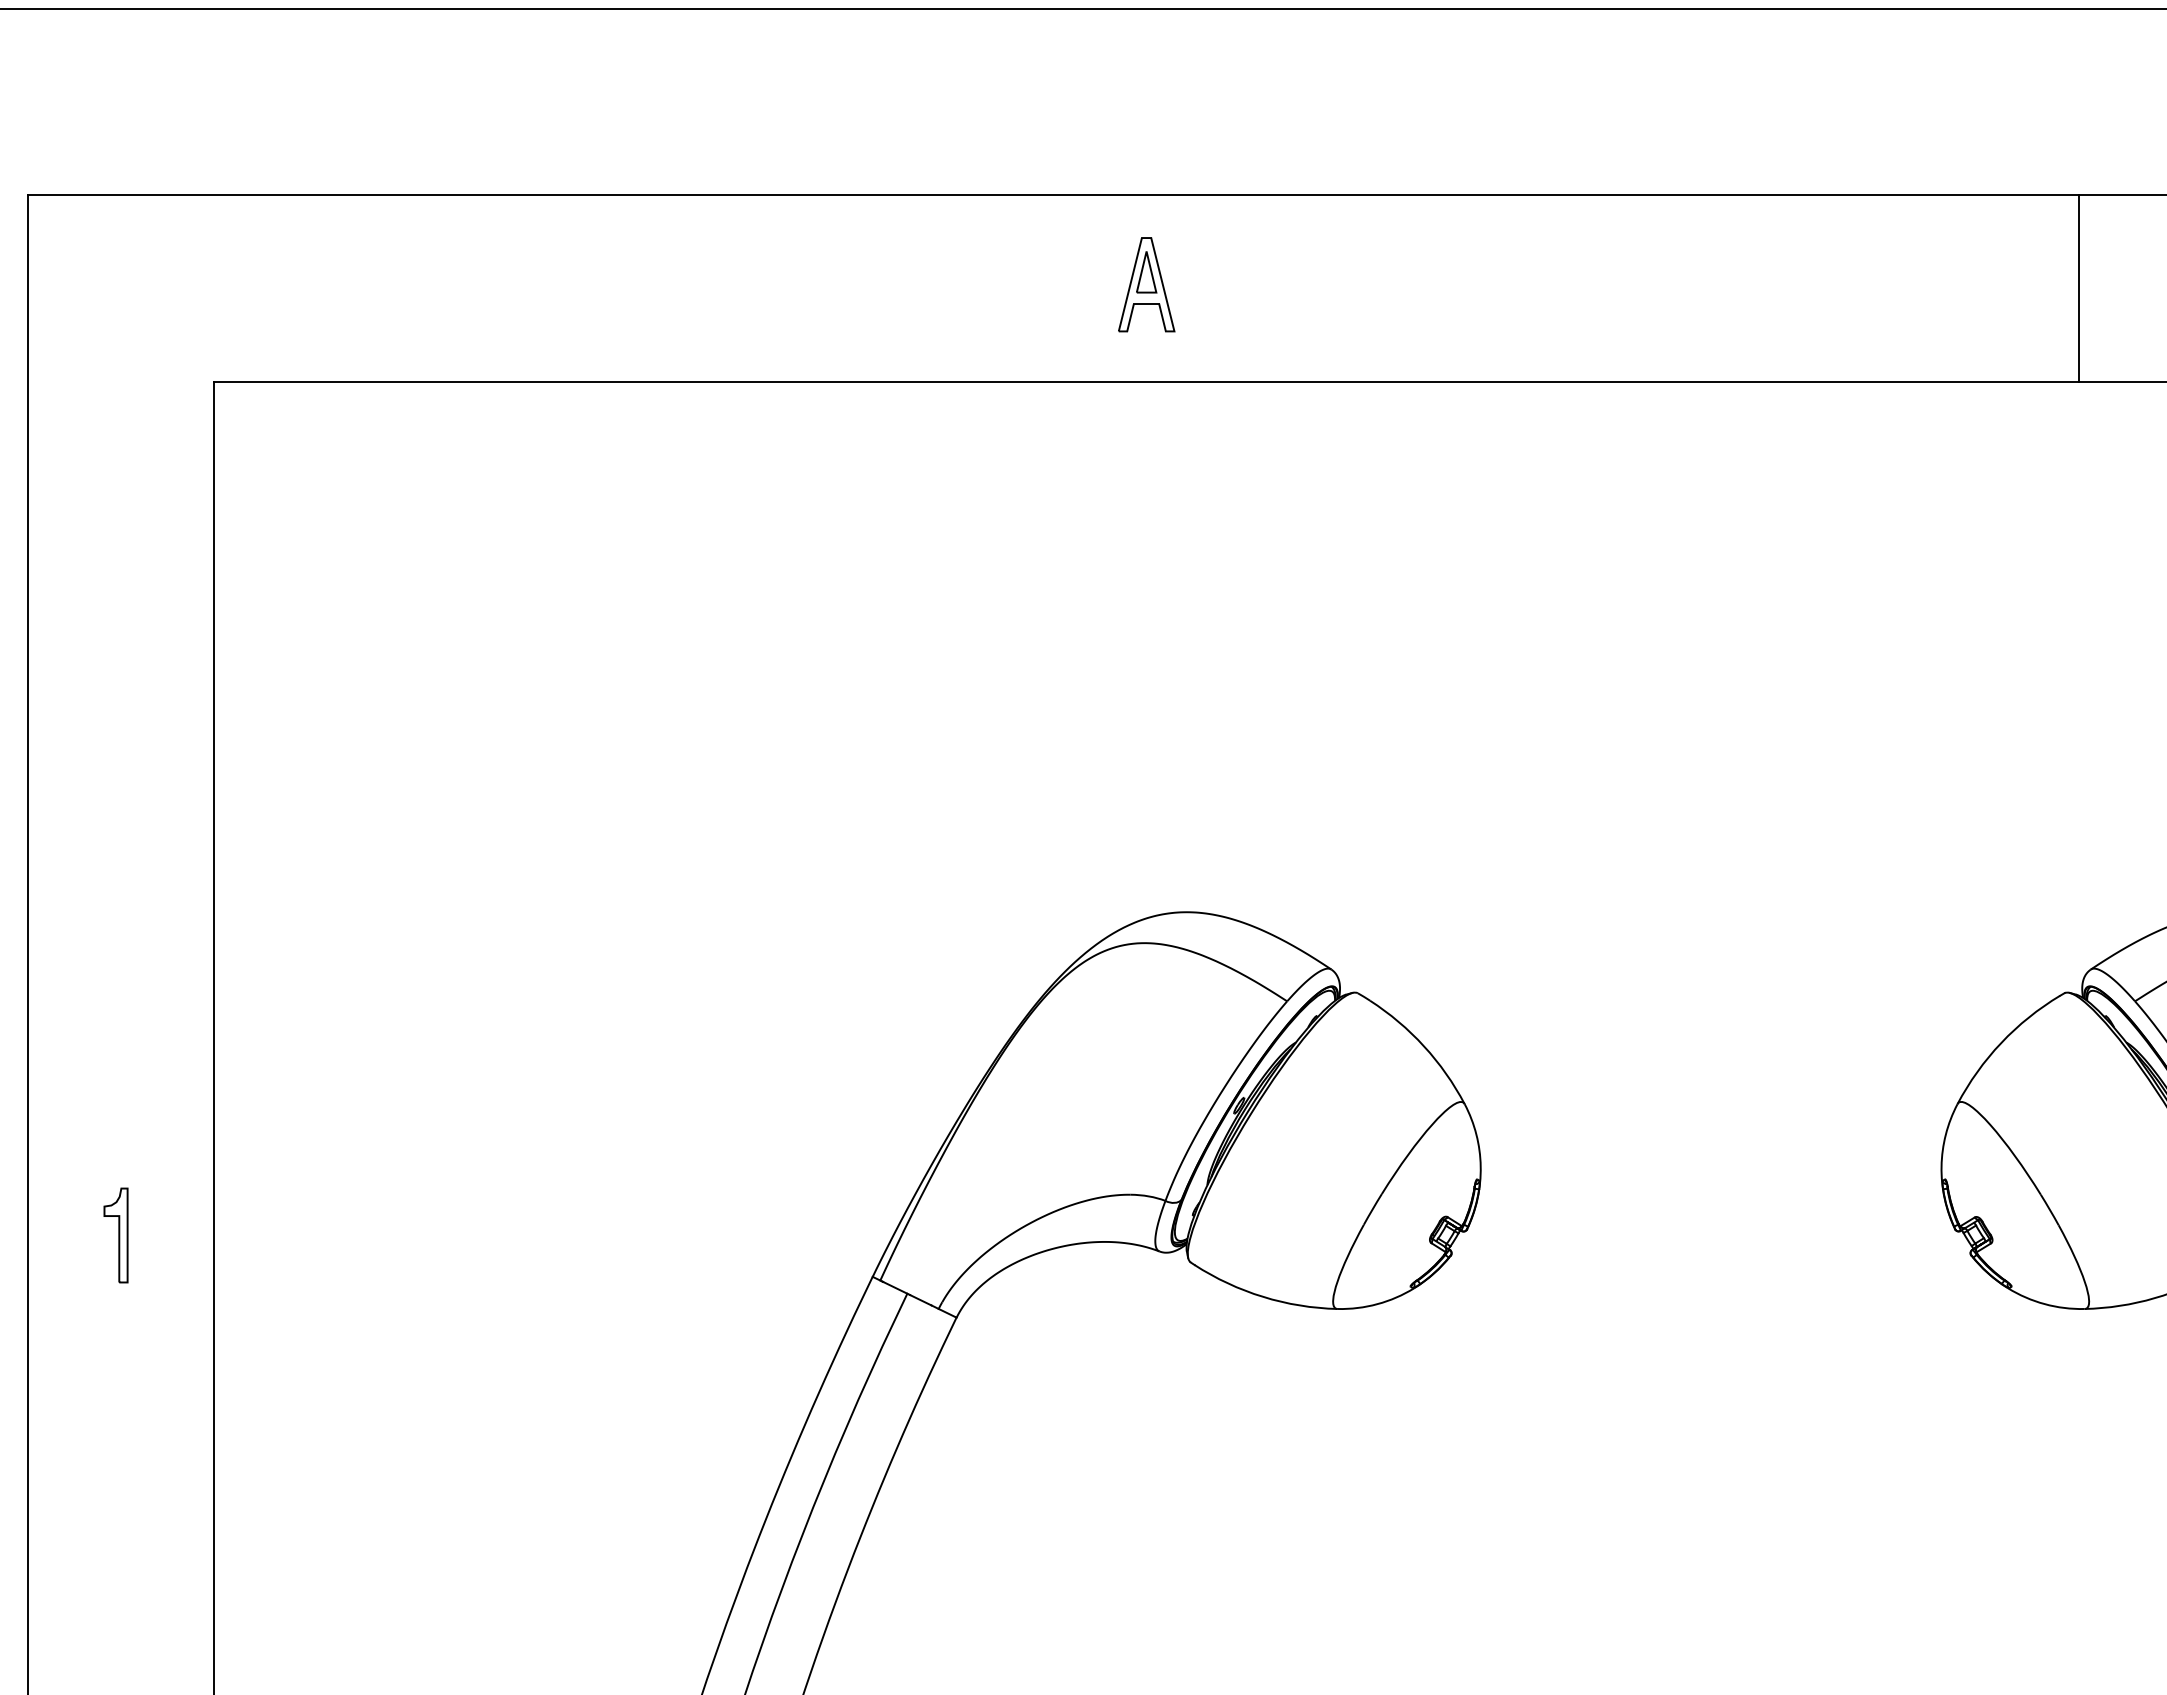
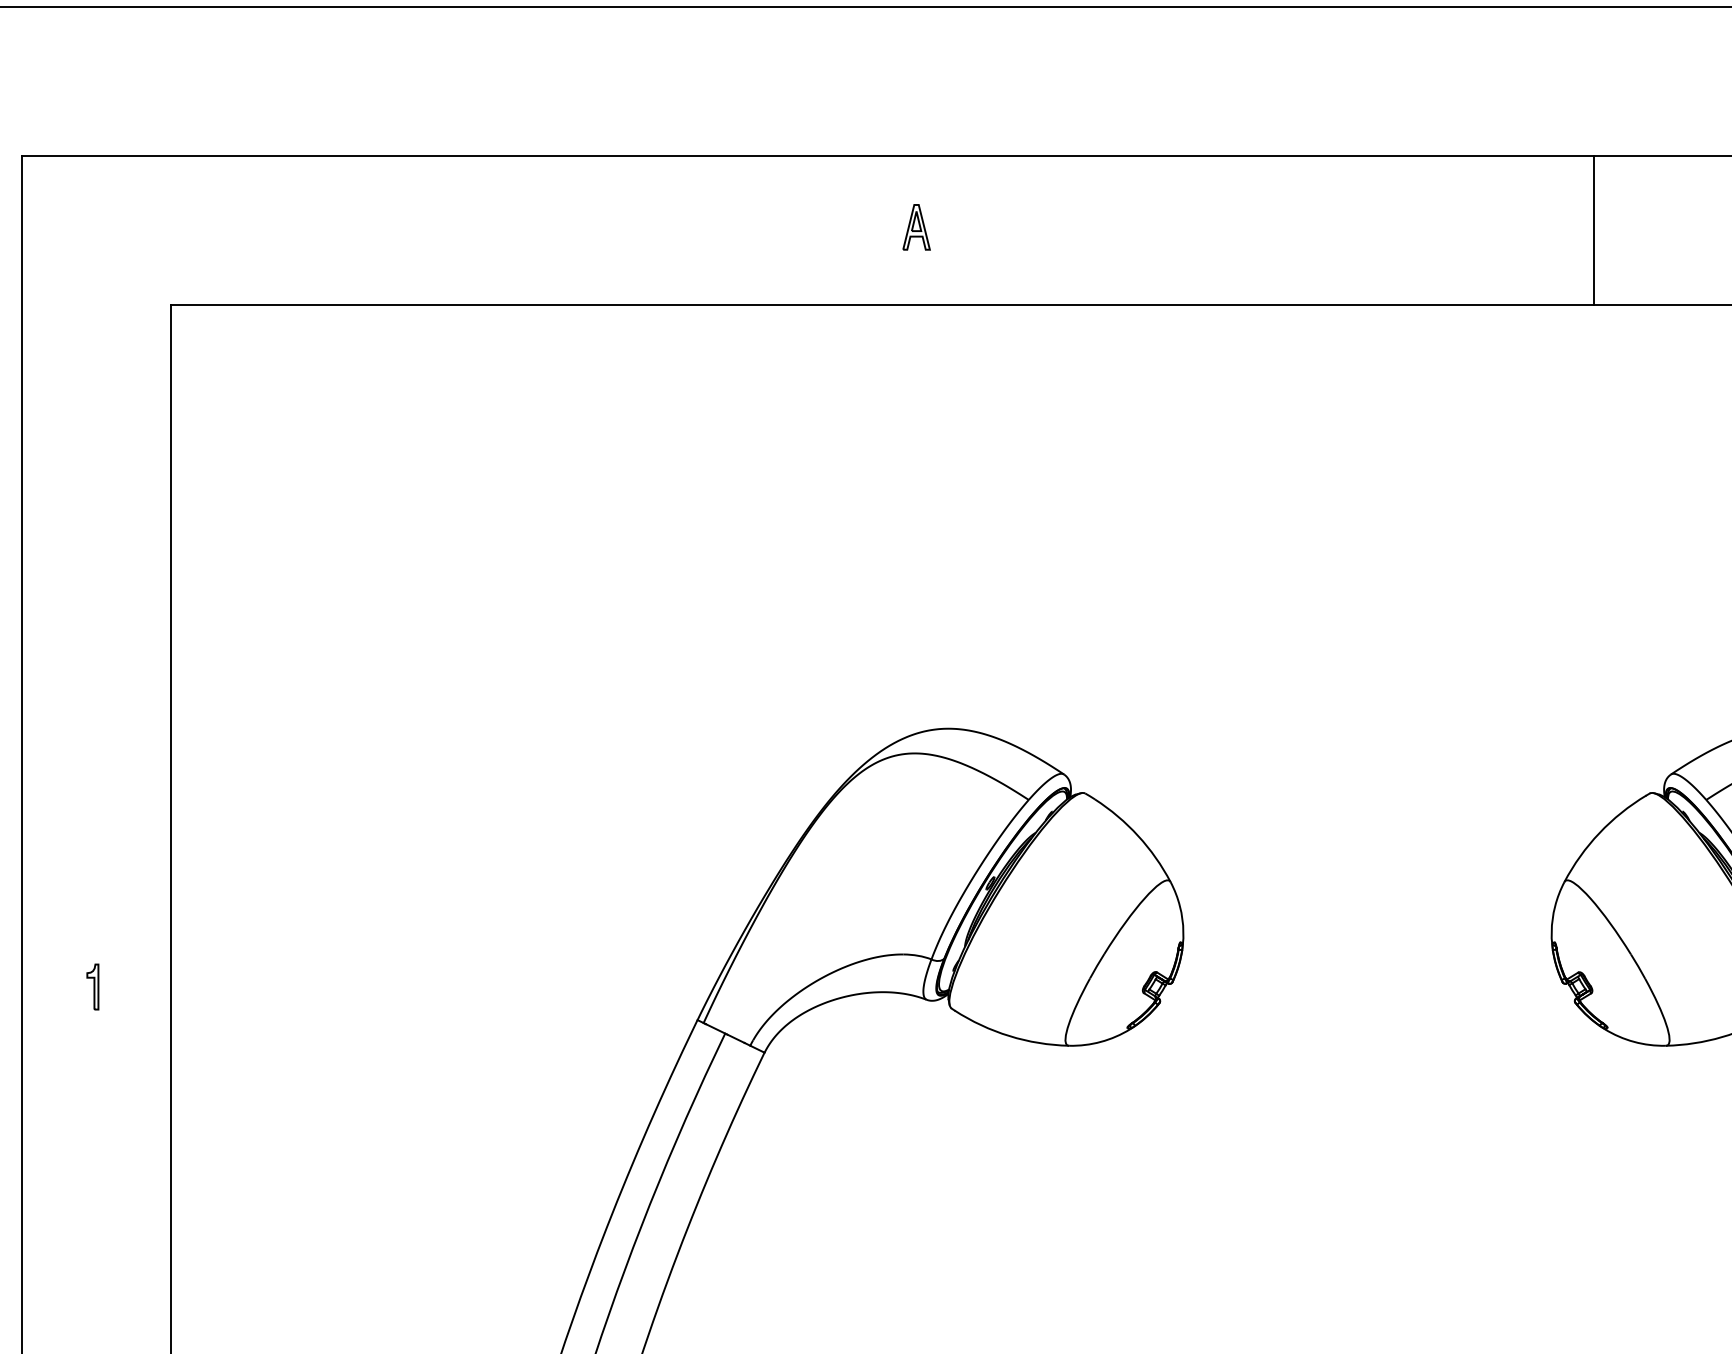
part: (1146, 284) -> (916, 227), size x0.6
line: (2078, 288) -> (1593, 230), moved
part: (115, 1235) -> (92, 987), size x0.6

